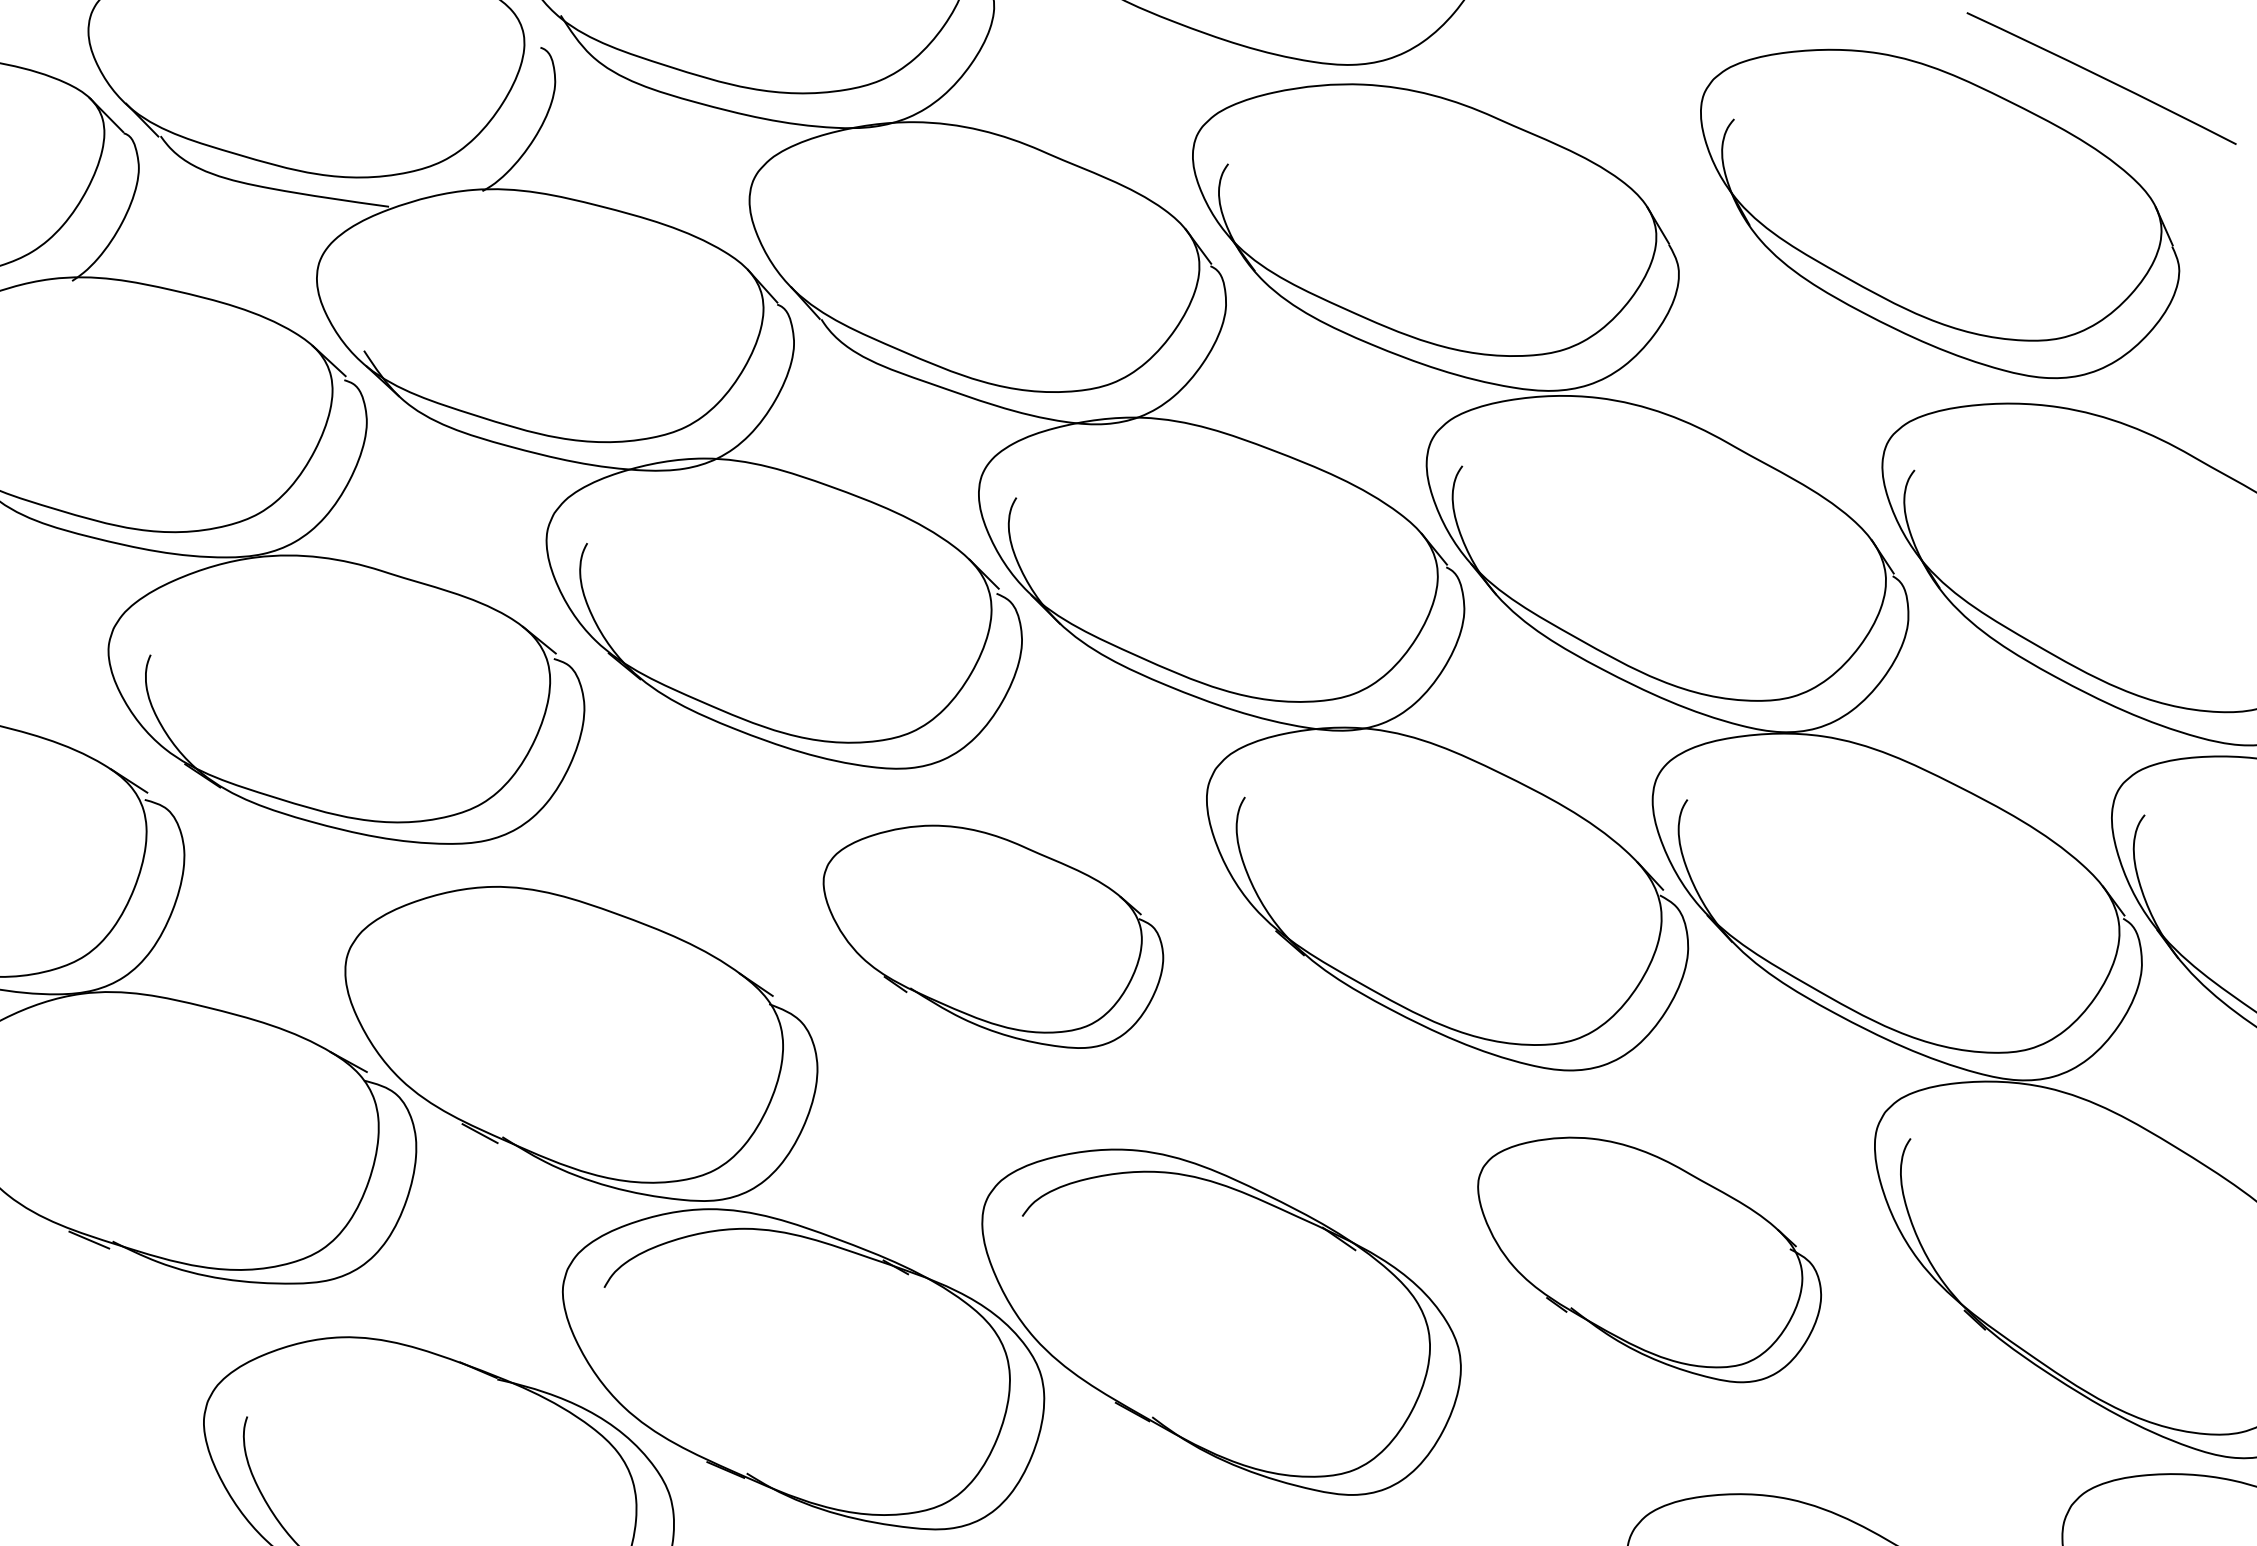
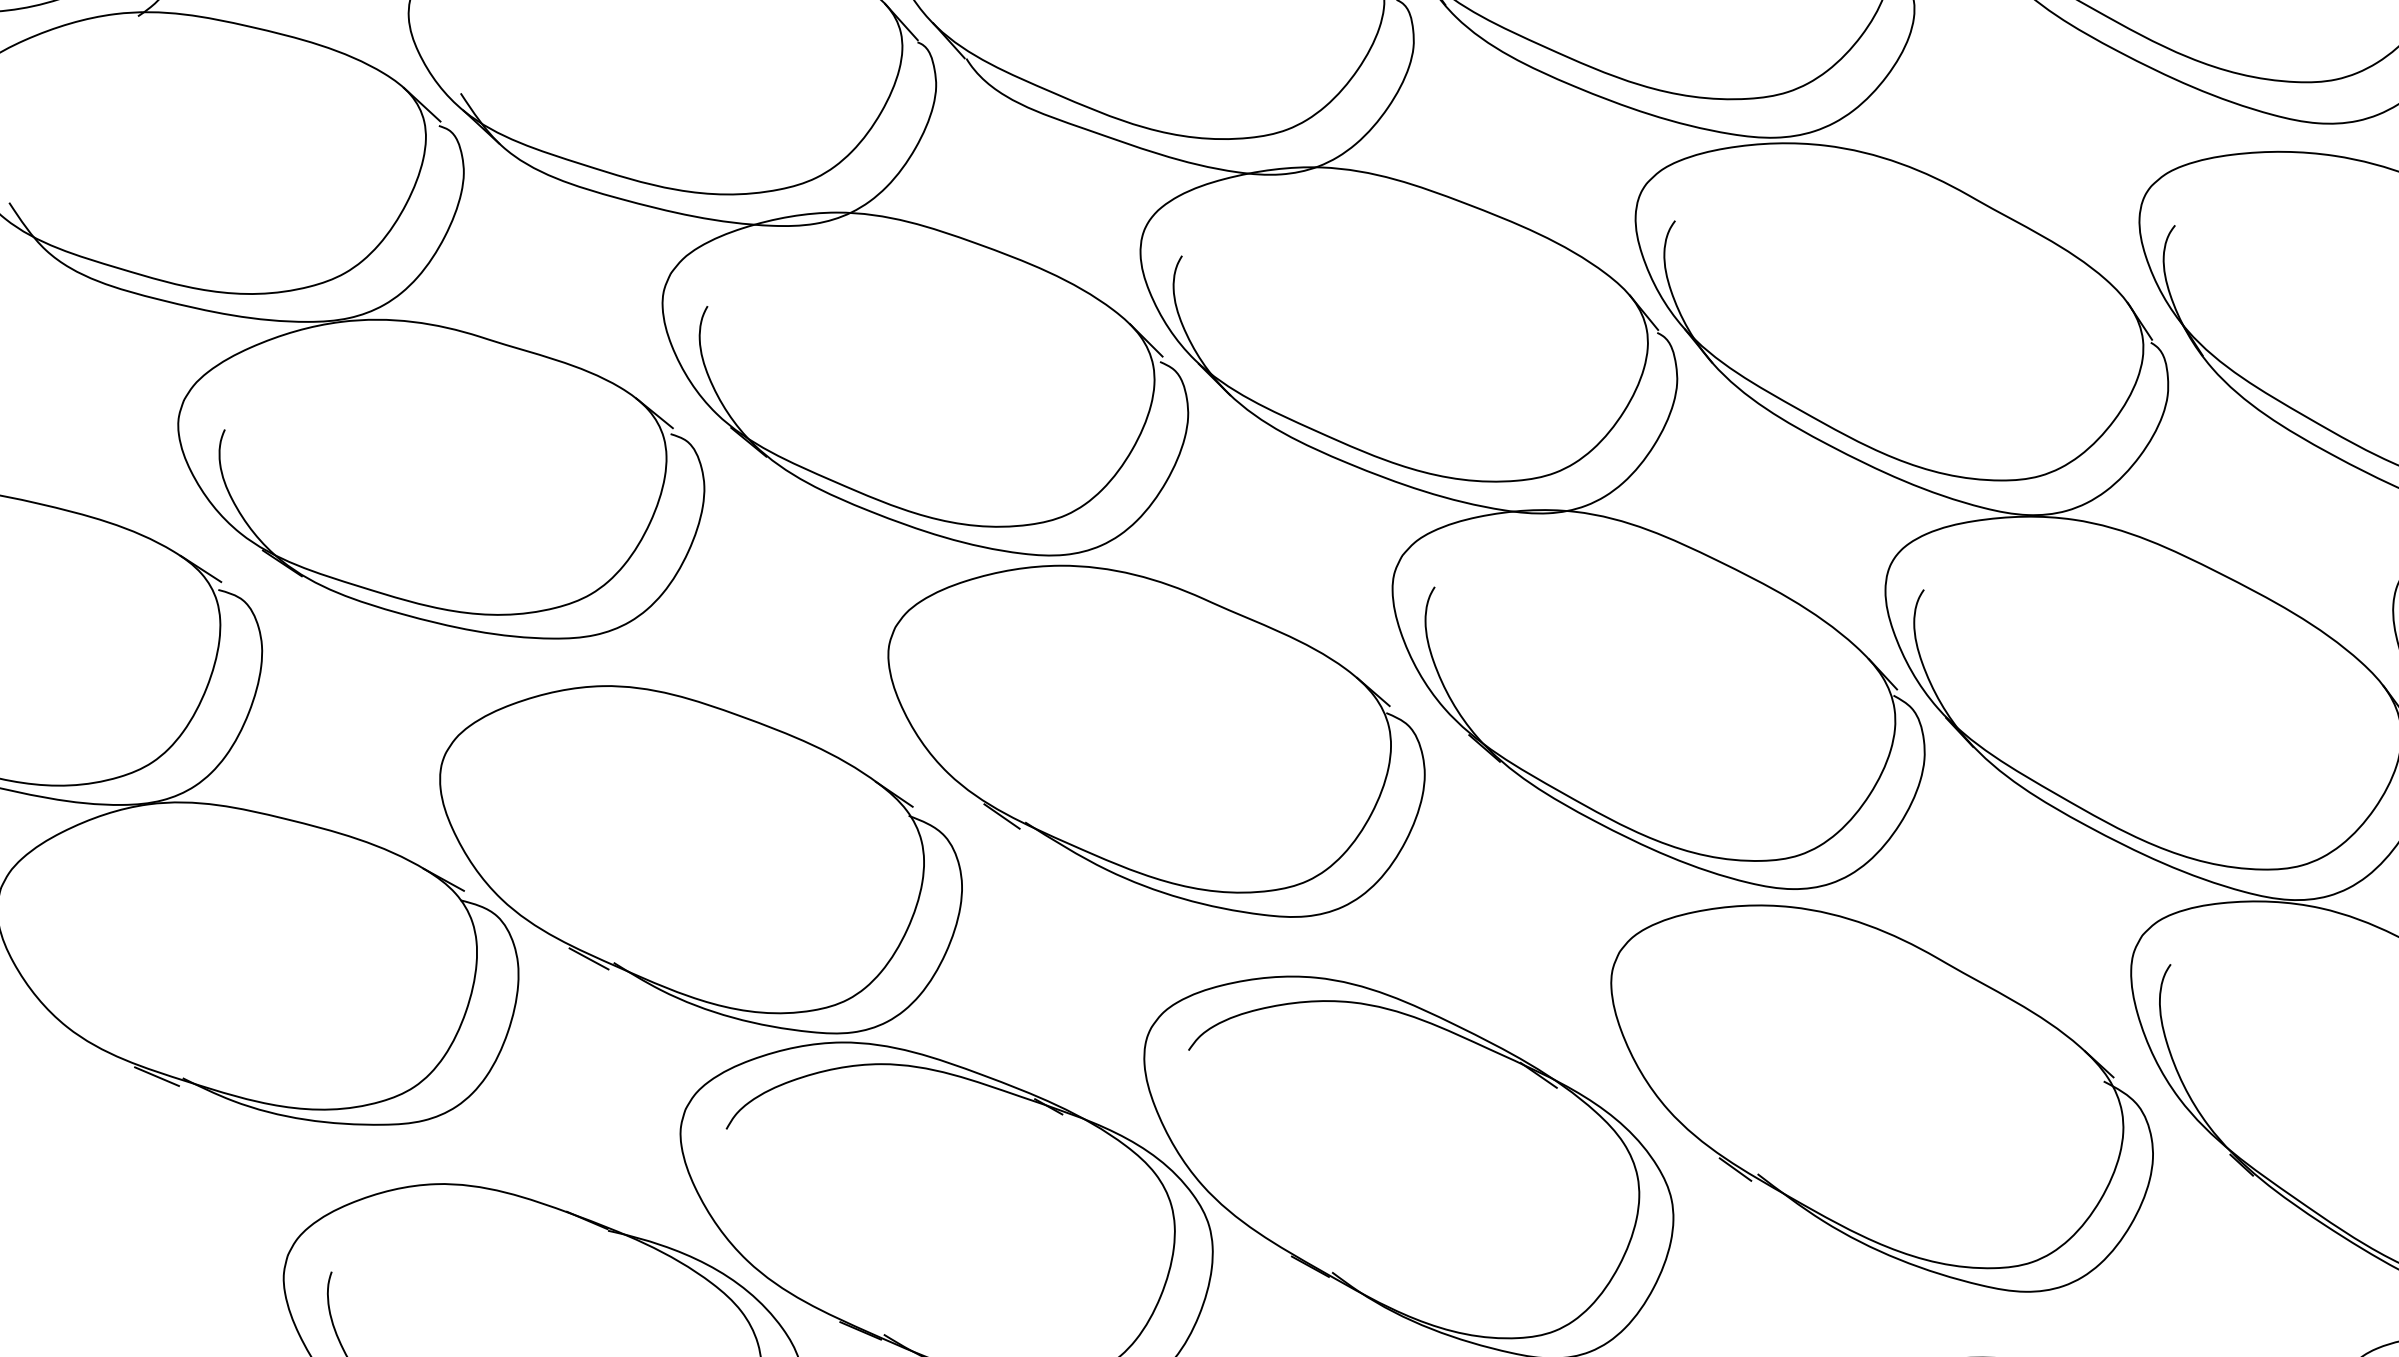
part: (993, 936) -> (1156, 740), size x1.43
part: (1649, 1259) -> (1881, 1098), size x1.43

